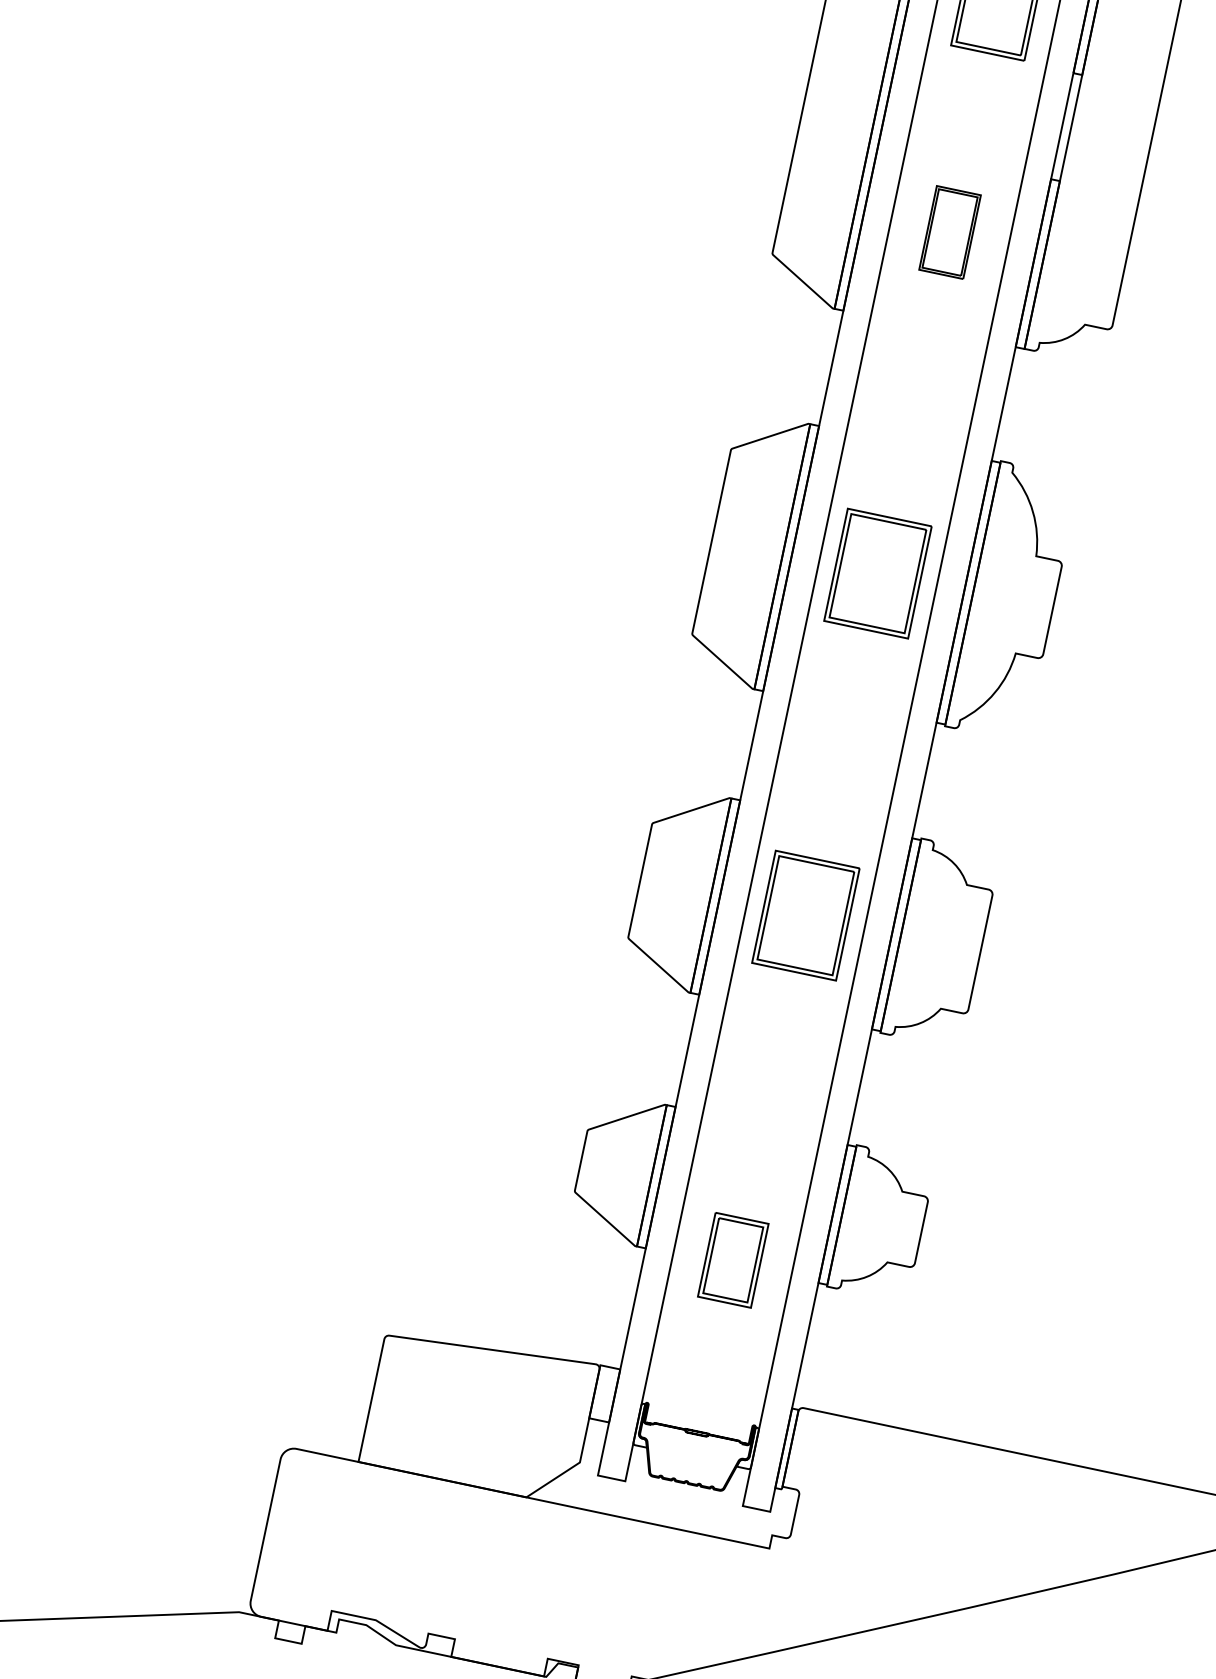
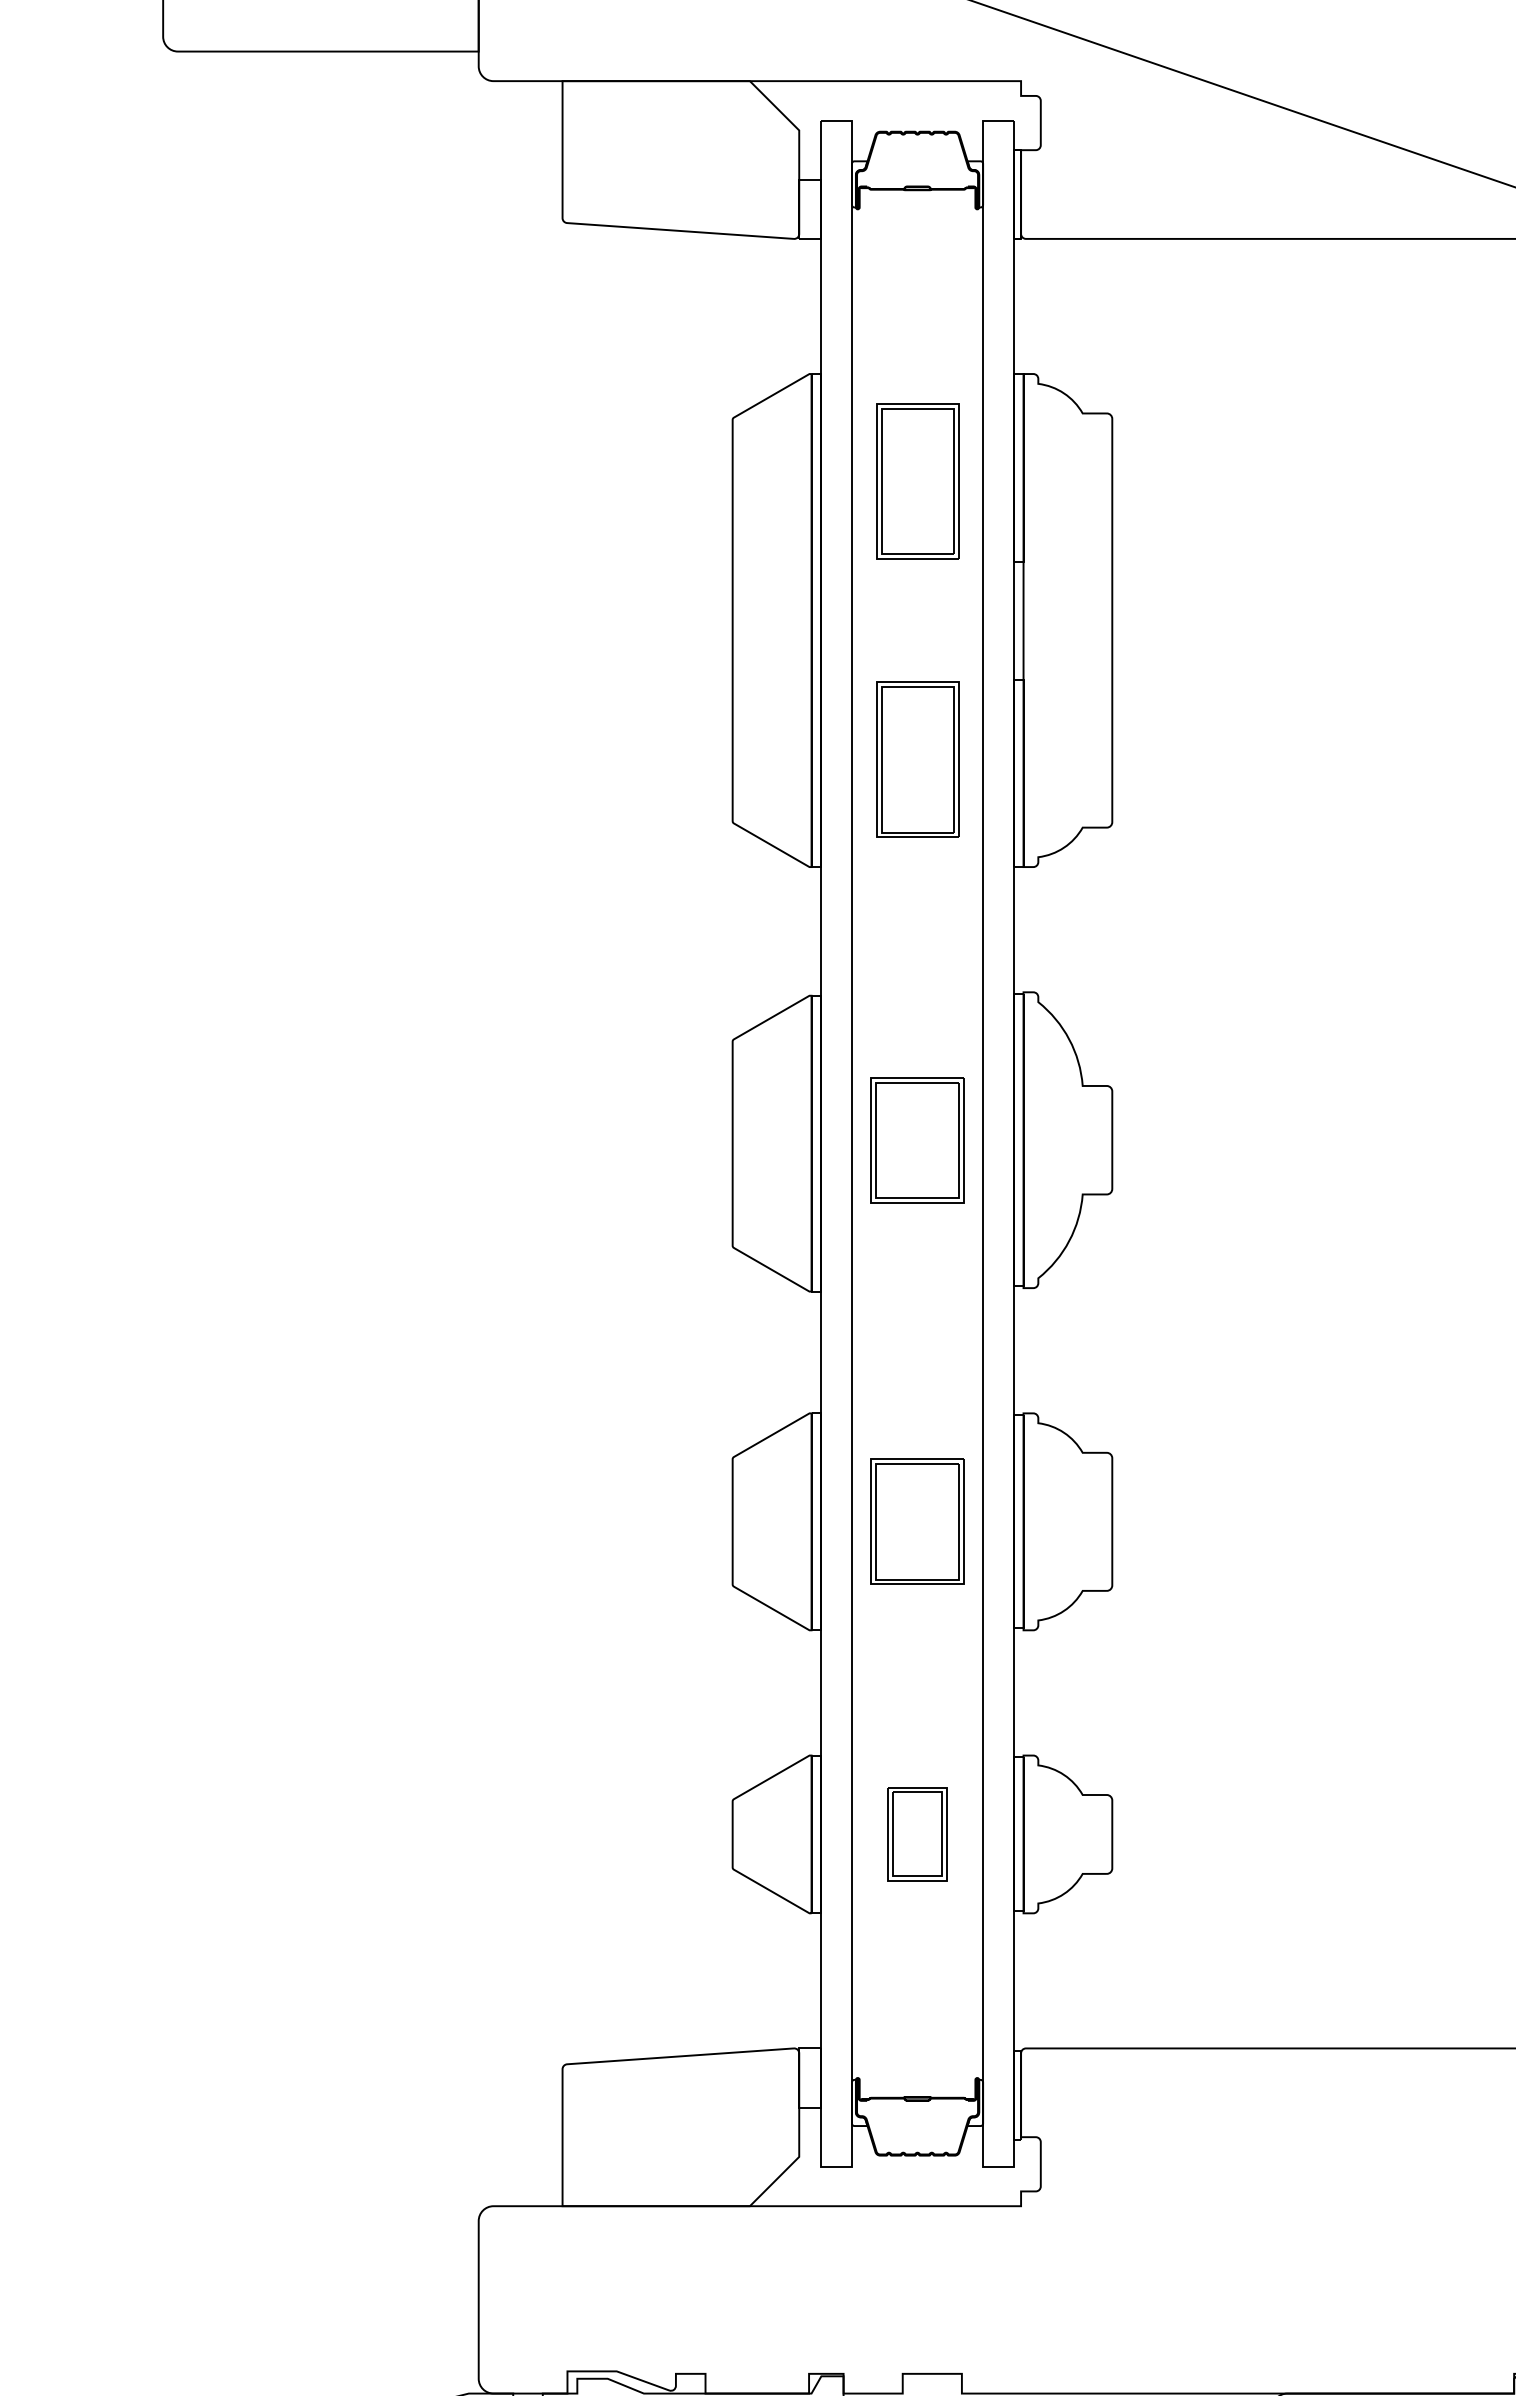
part: (949, 232) -> (917, 759), size x1.67
part: (733, 1260) -> (917, 1834), moved

